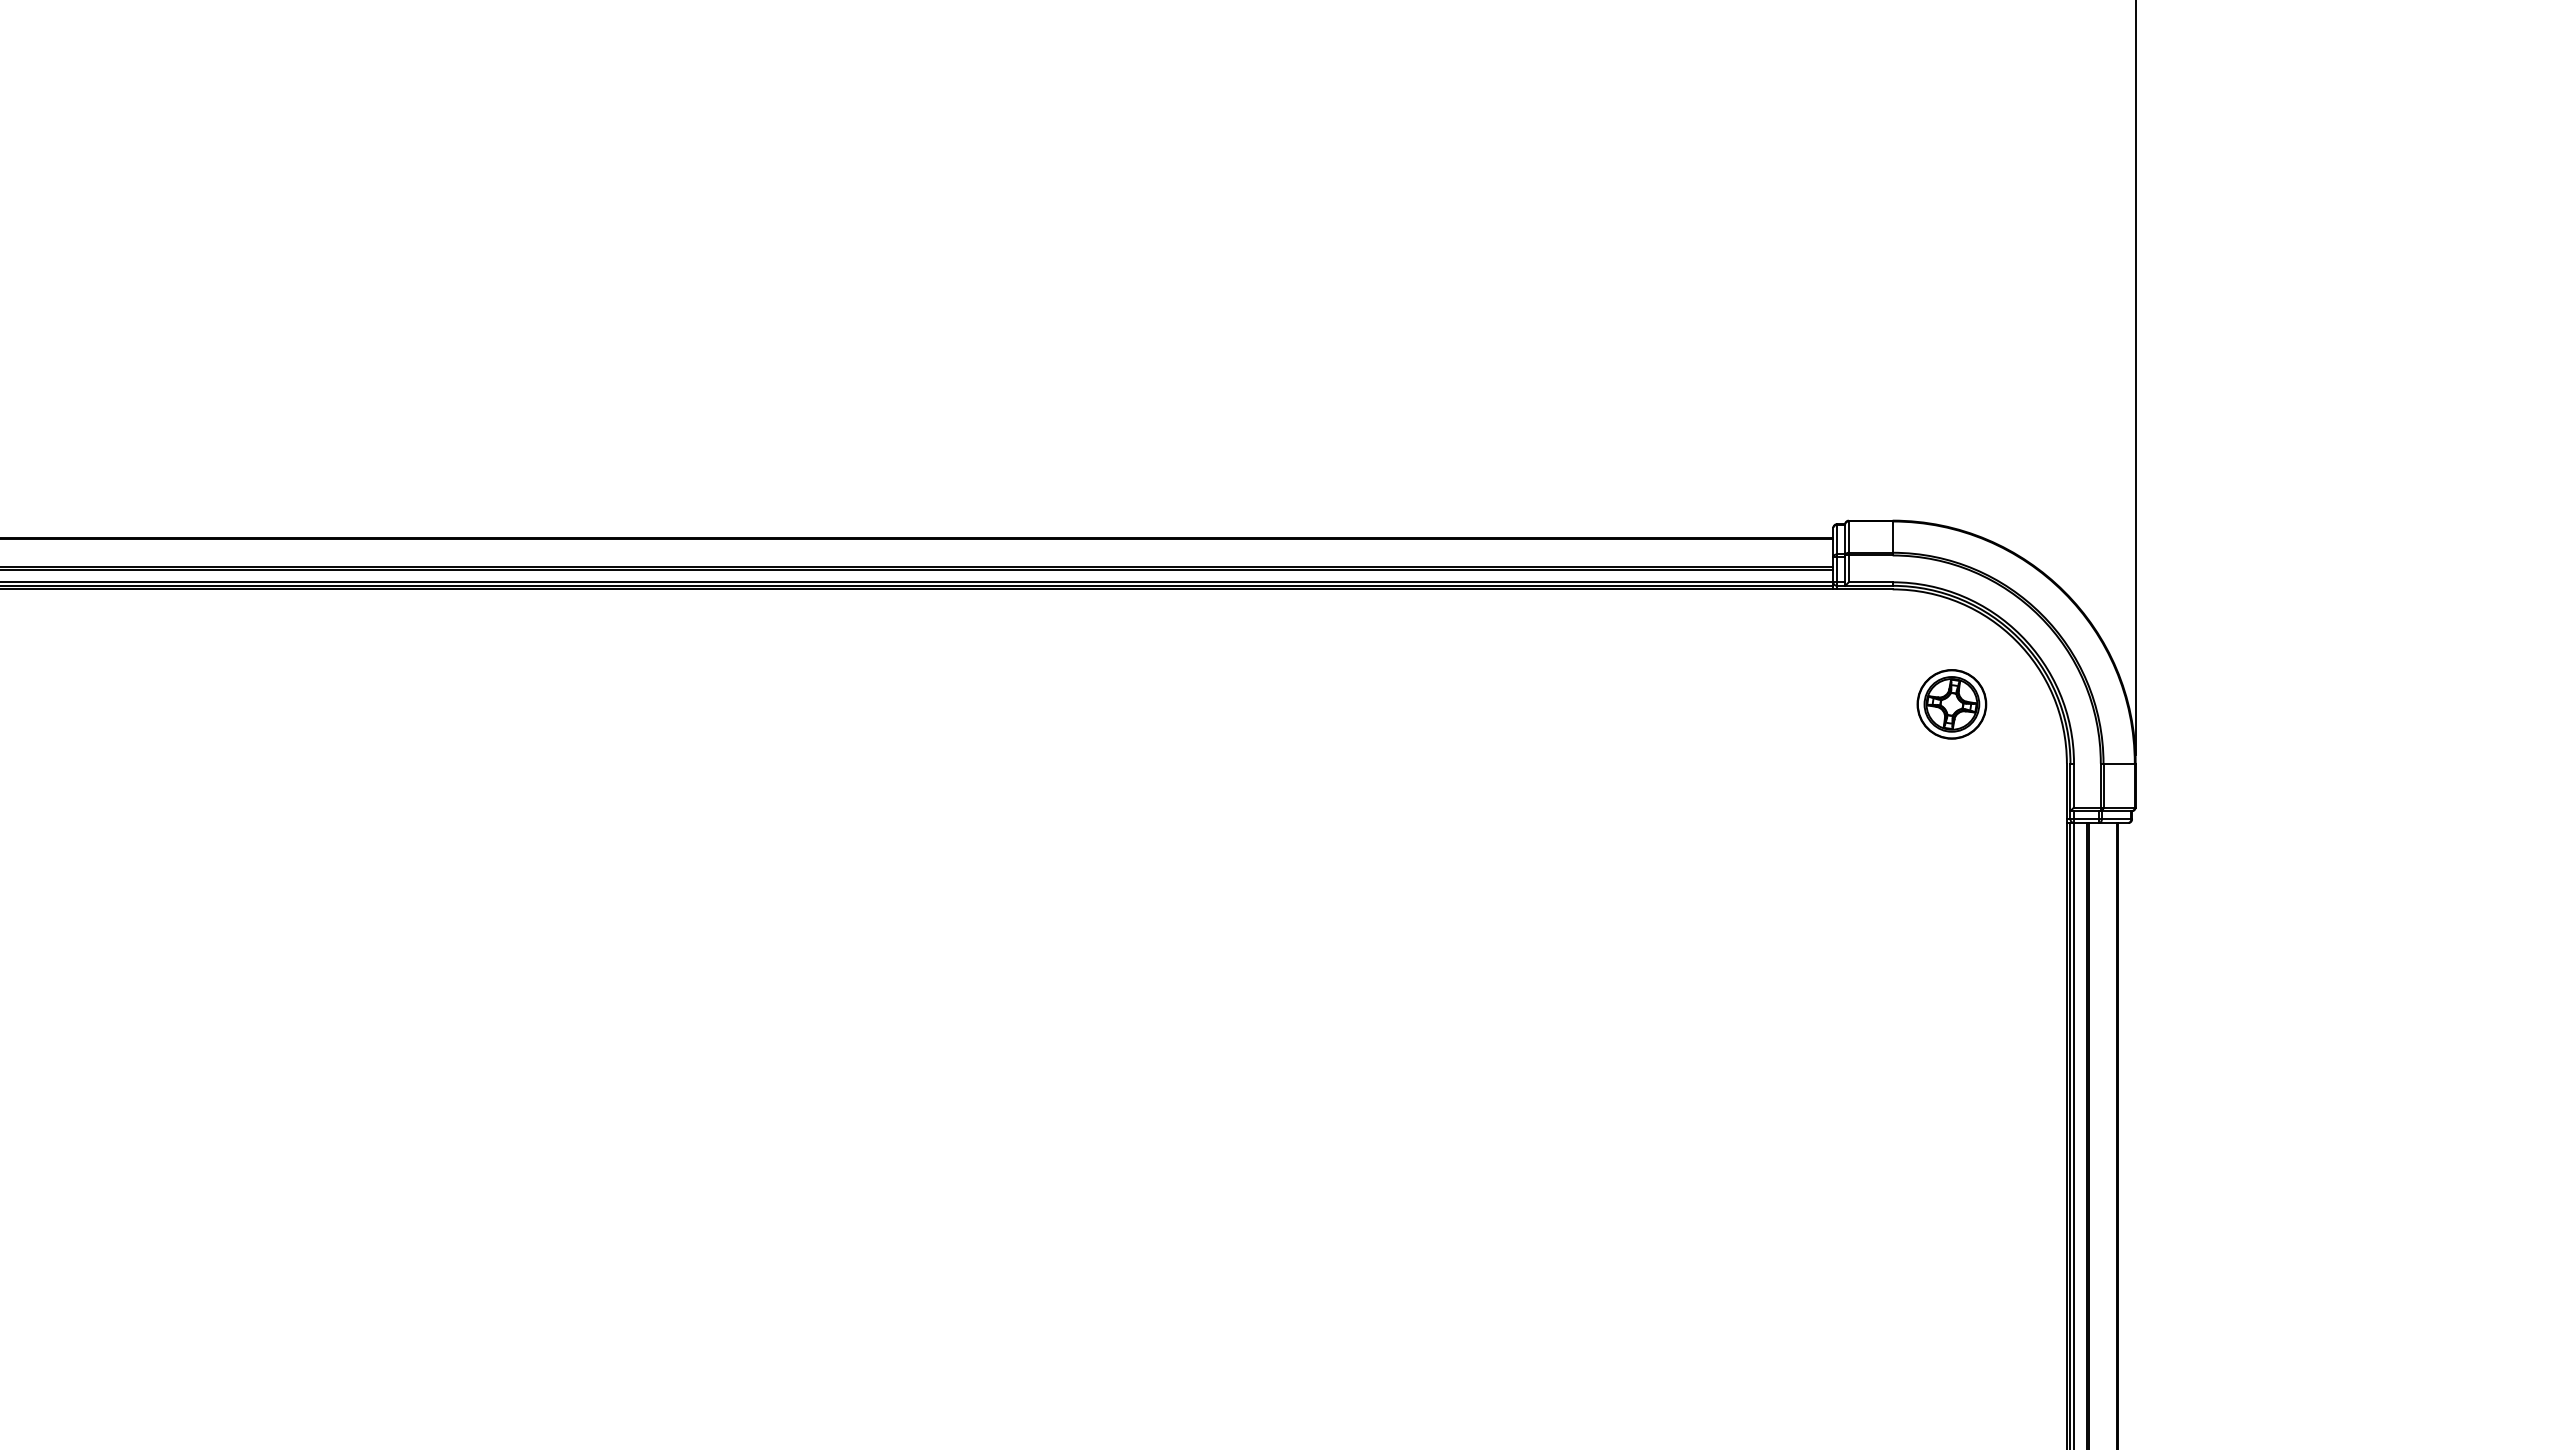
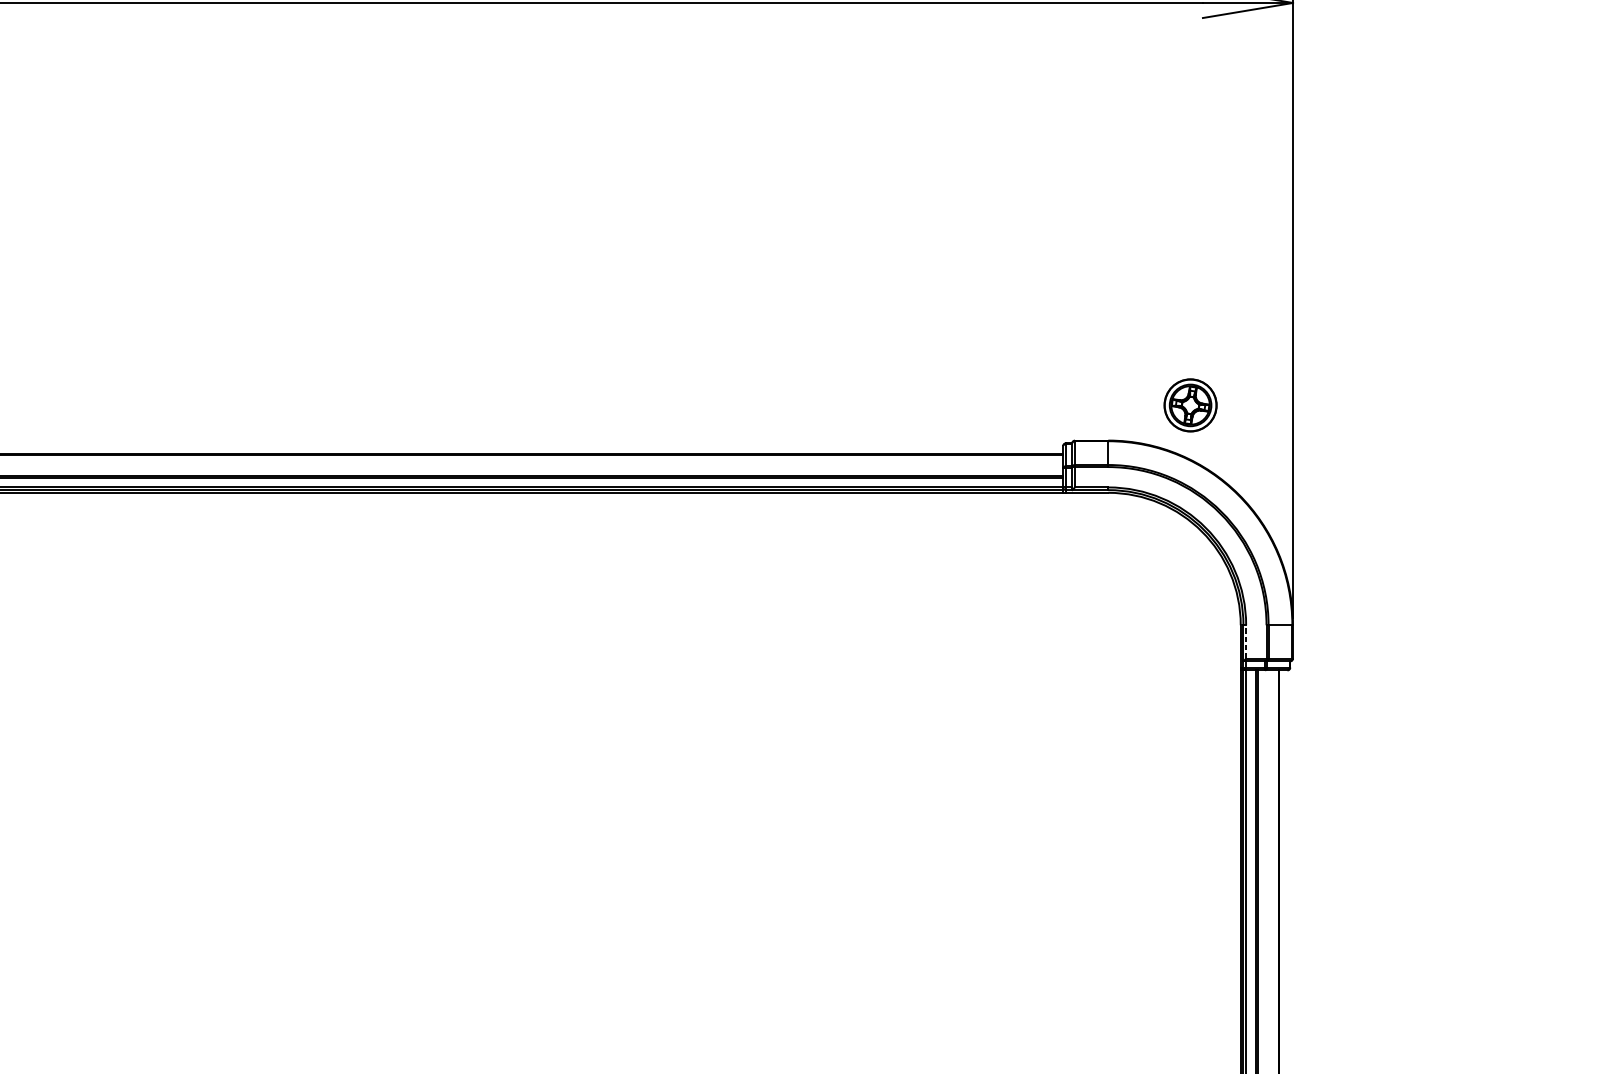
part: (1951, 704) -> (1190, 405), moved
line: (2074, 785) -> (1246, 641), solid -> dashed

